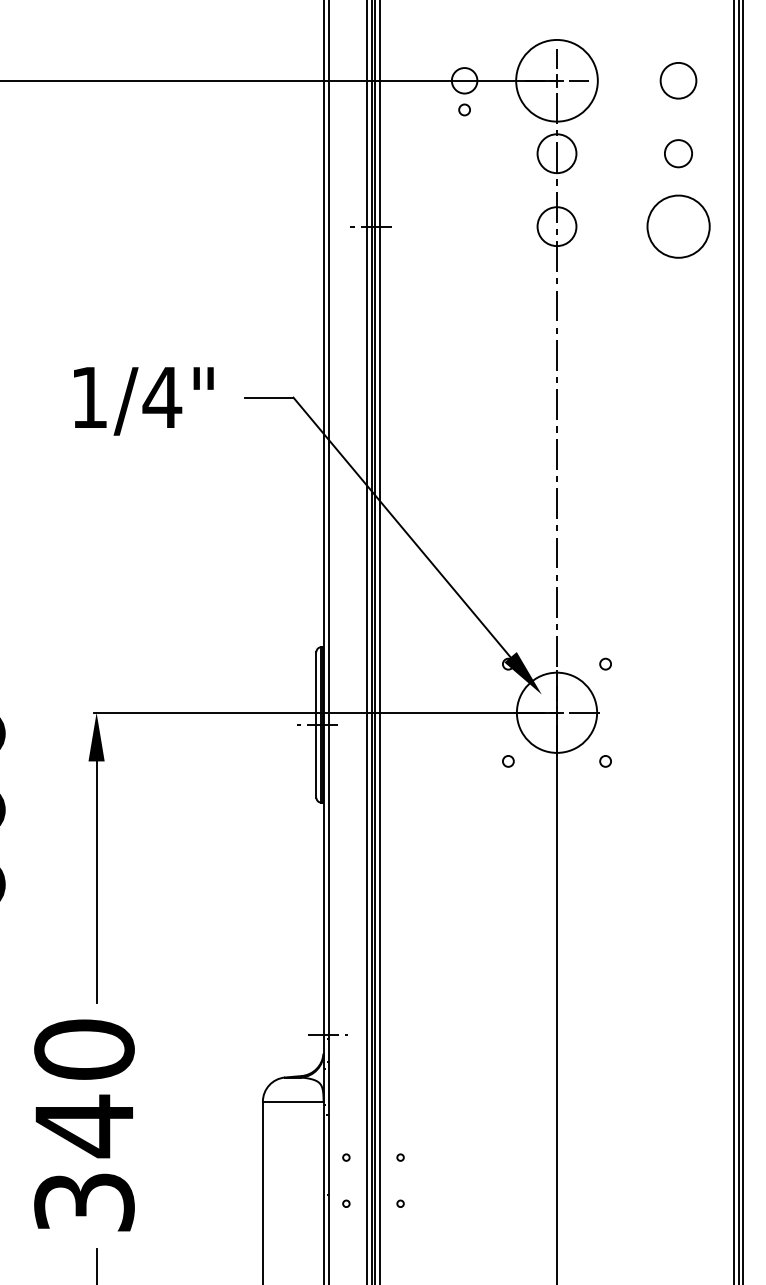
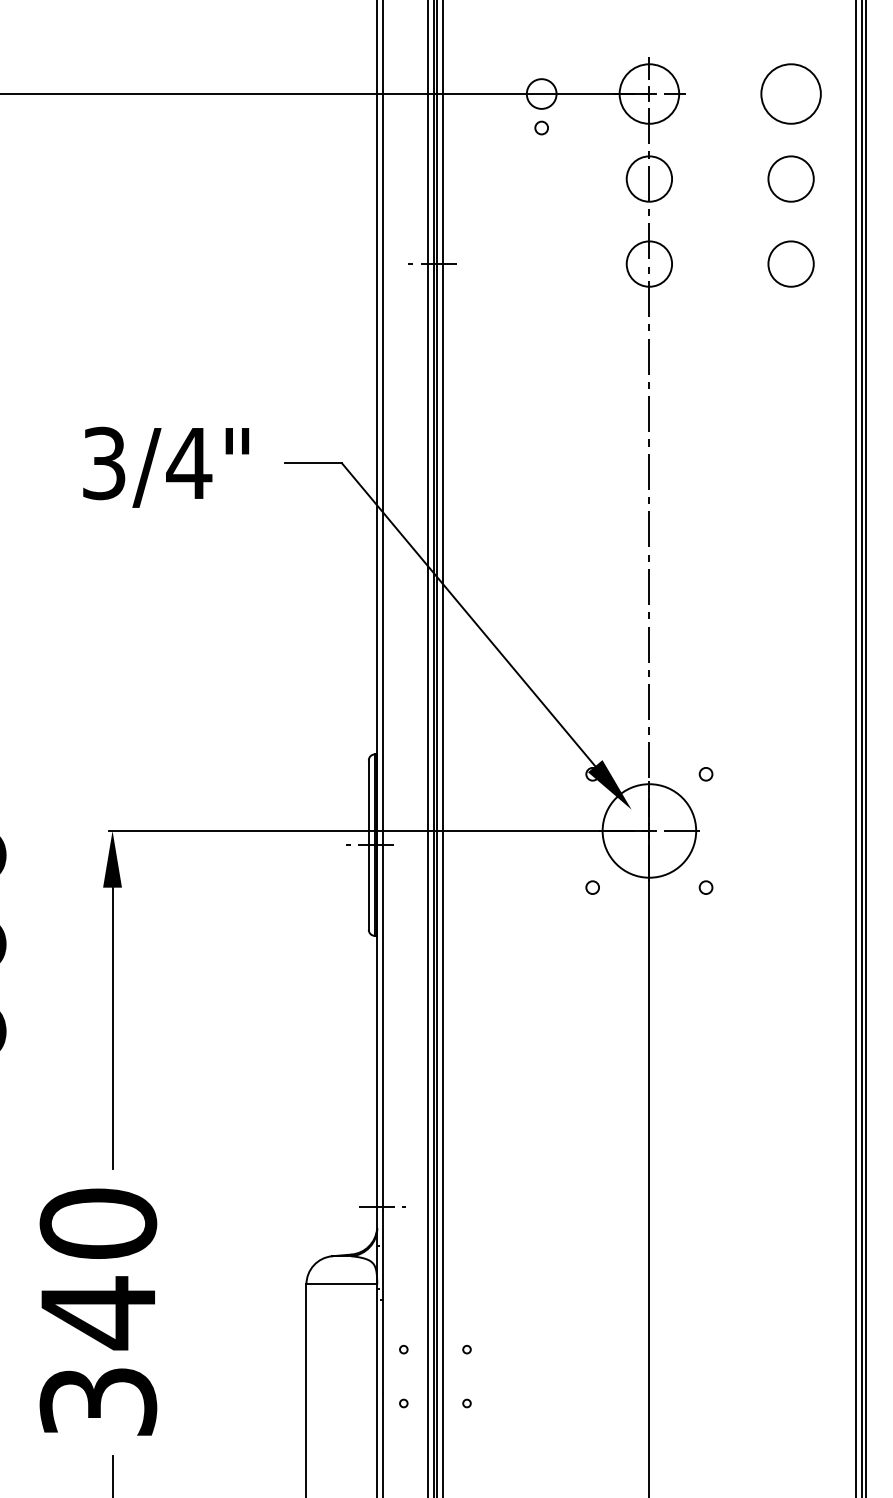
circle: (557, 80) -> (649, 93), size x0.62
circle: (678, 80) -> (790, 93), size x1.43
circle: (678, 153) -> (790, 178), size x1.43
circle: (678, 226) -> (790, 263), size x0.62
text: (89, 397) -> (104, 463), 1/4" -> 3/4"

